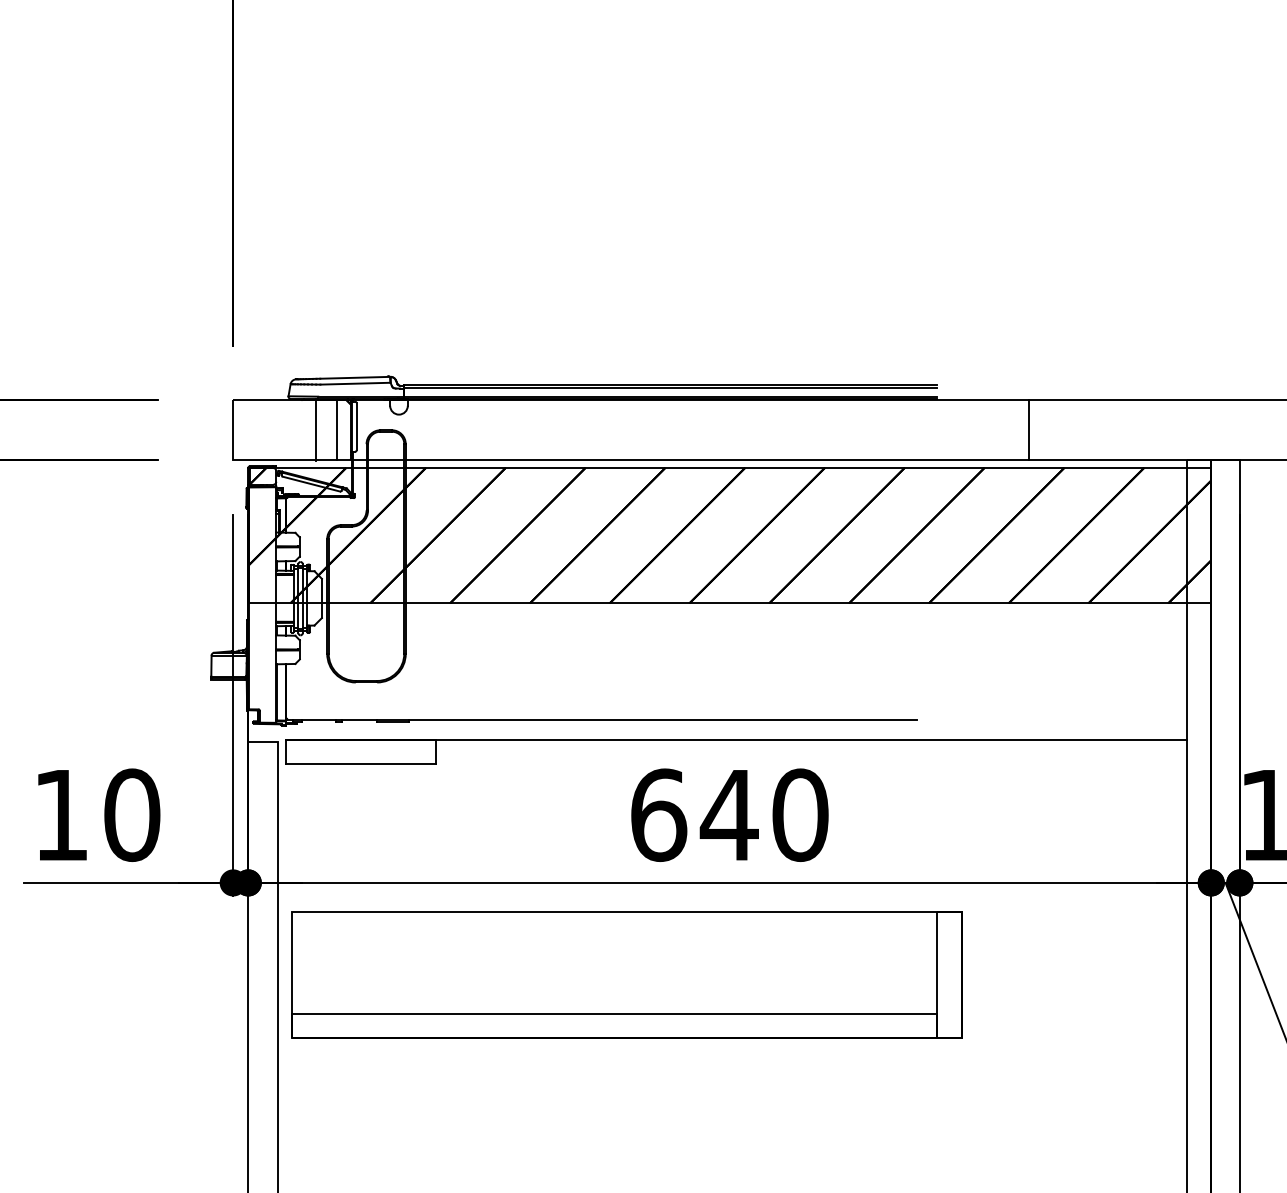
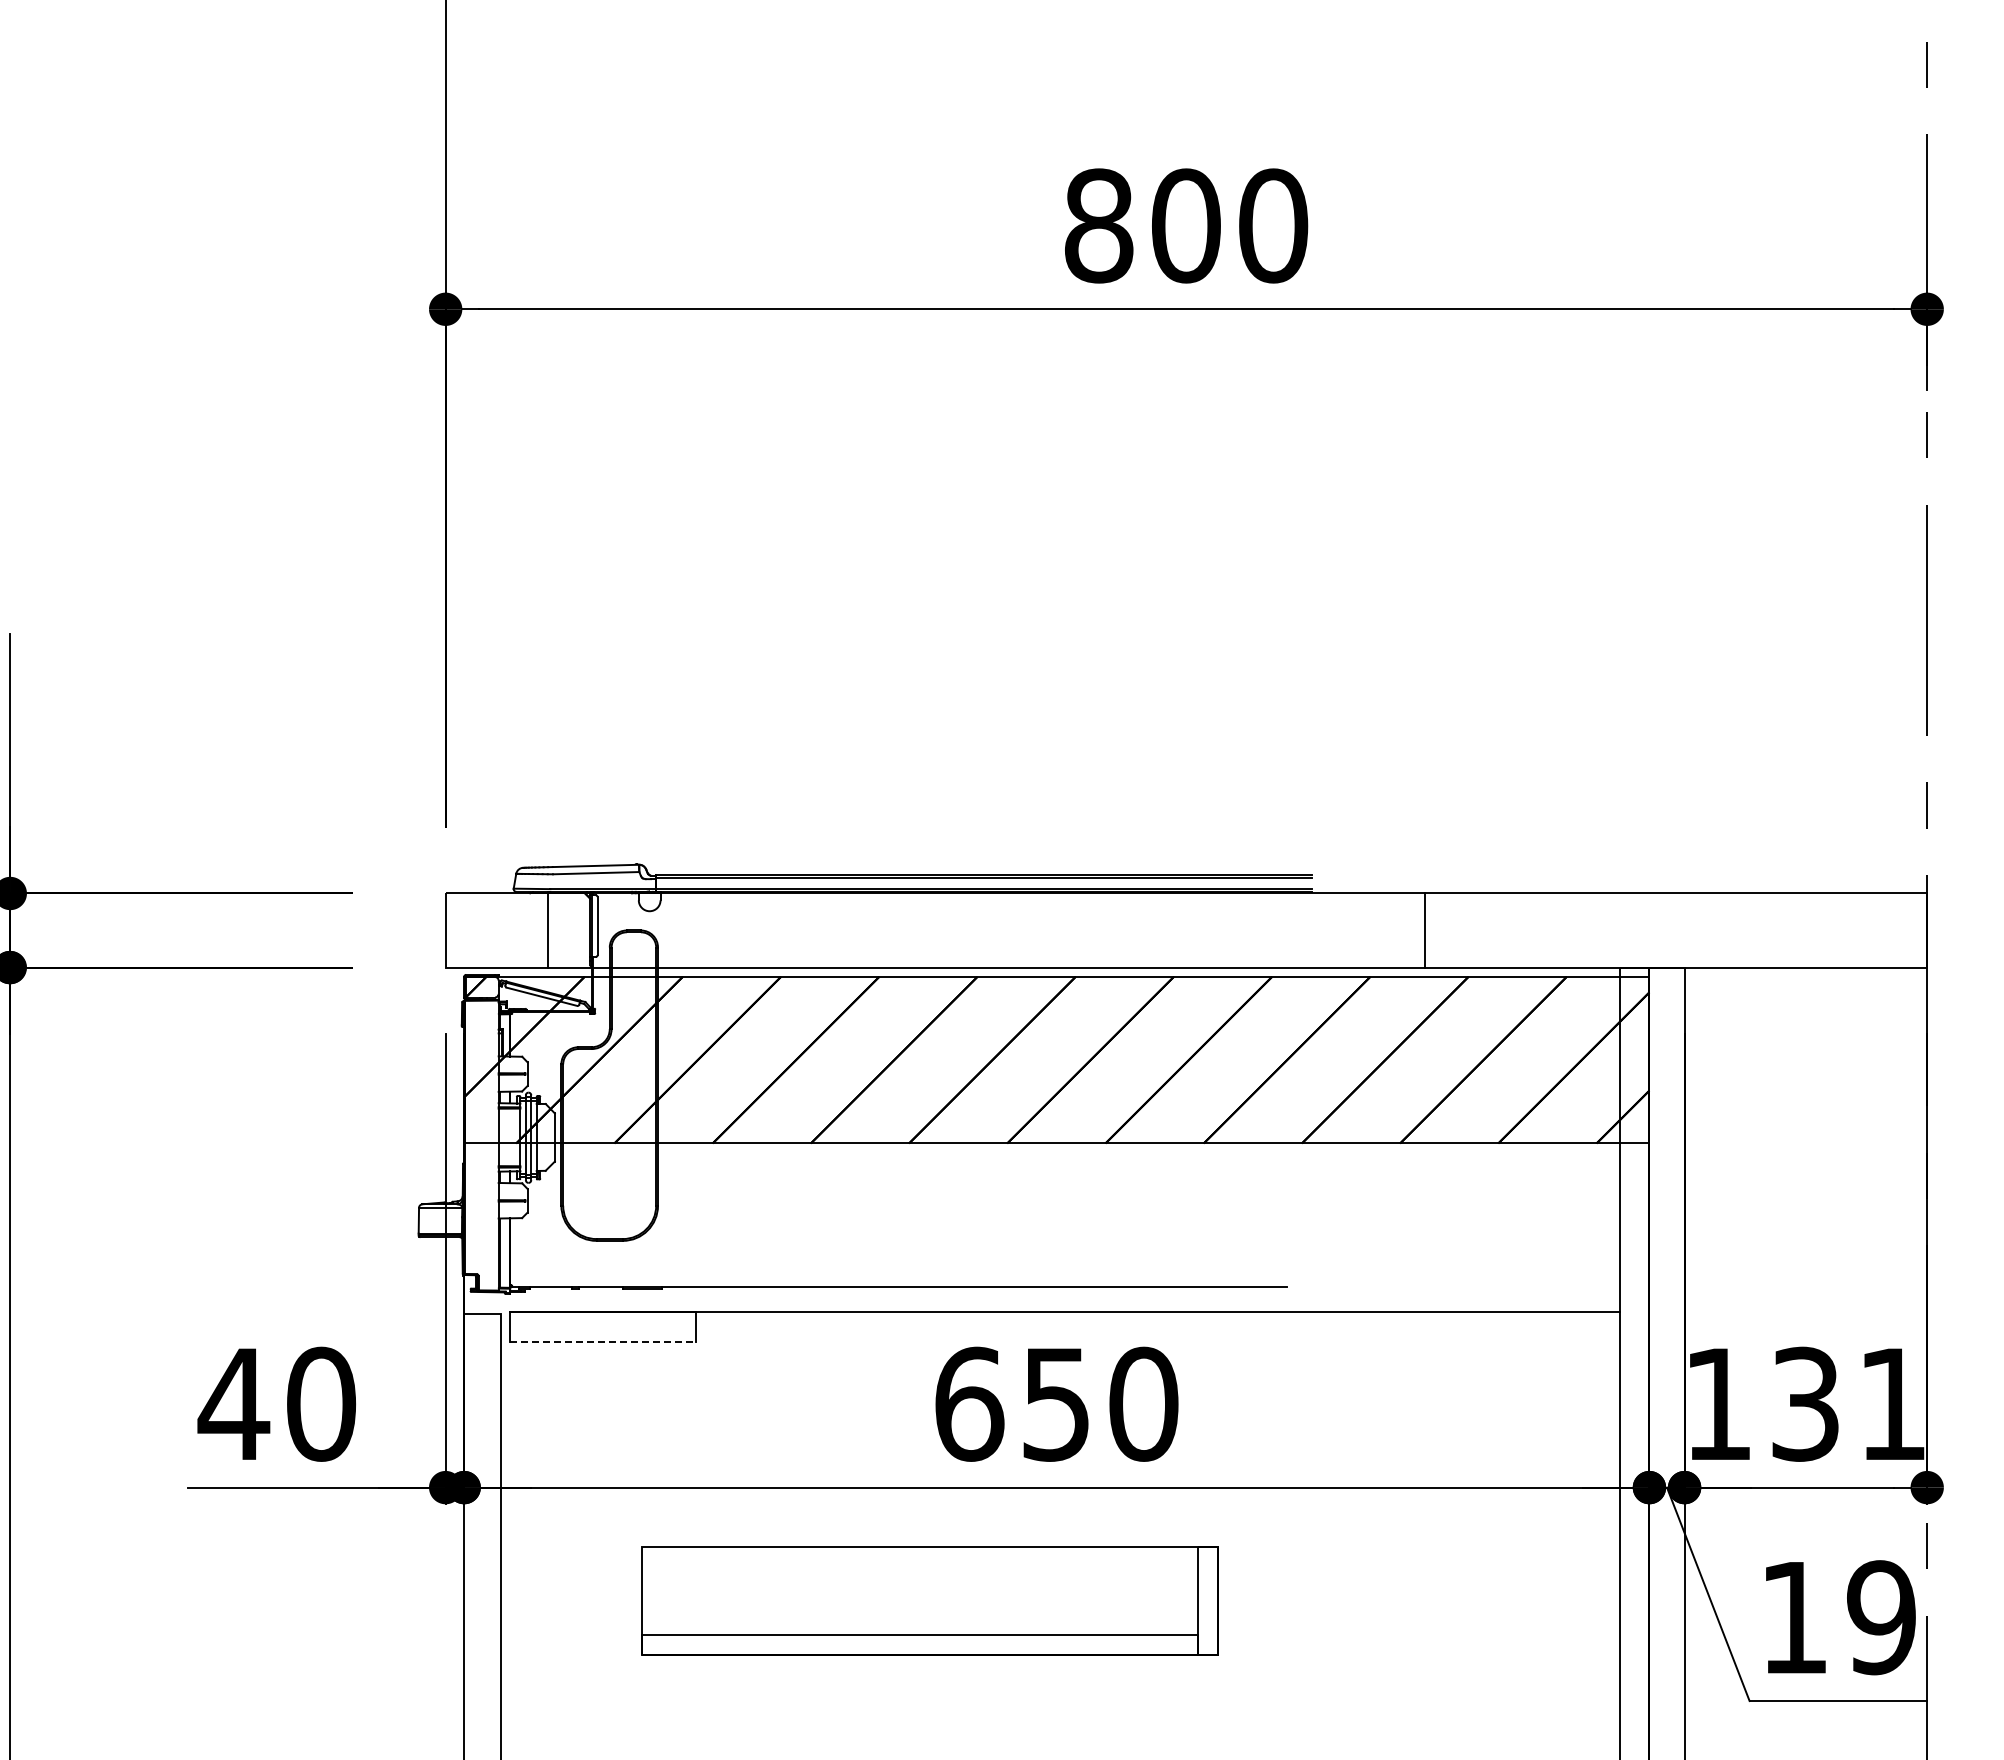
line: (337, 430) -> (573, 930), removed
line: (361, 764) -> (603, 1341), solid -> dashed
text: (60, 814) -> (233, 1403), 10 -> 40
text: (728, 815) -> (1055, 1404), 640 -> 650
part: (626, 974) -> (929, 1600), size x0.7

